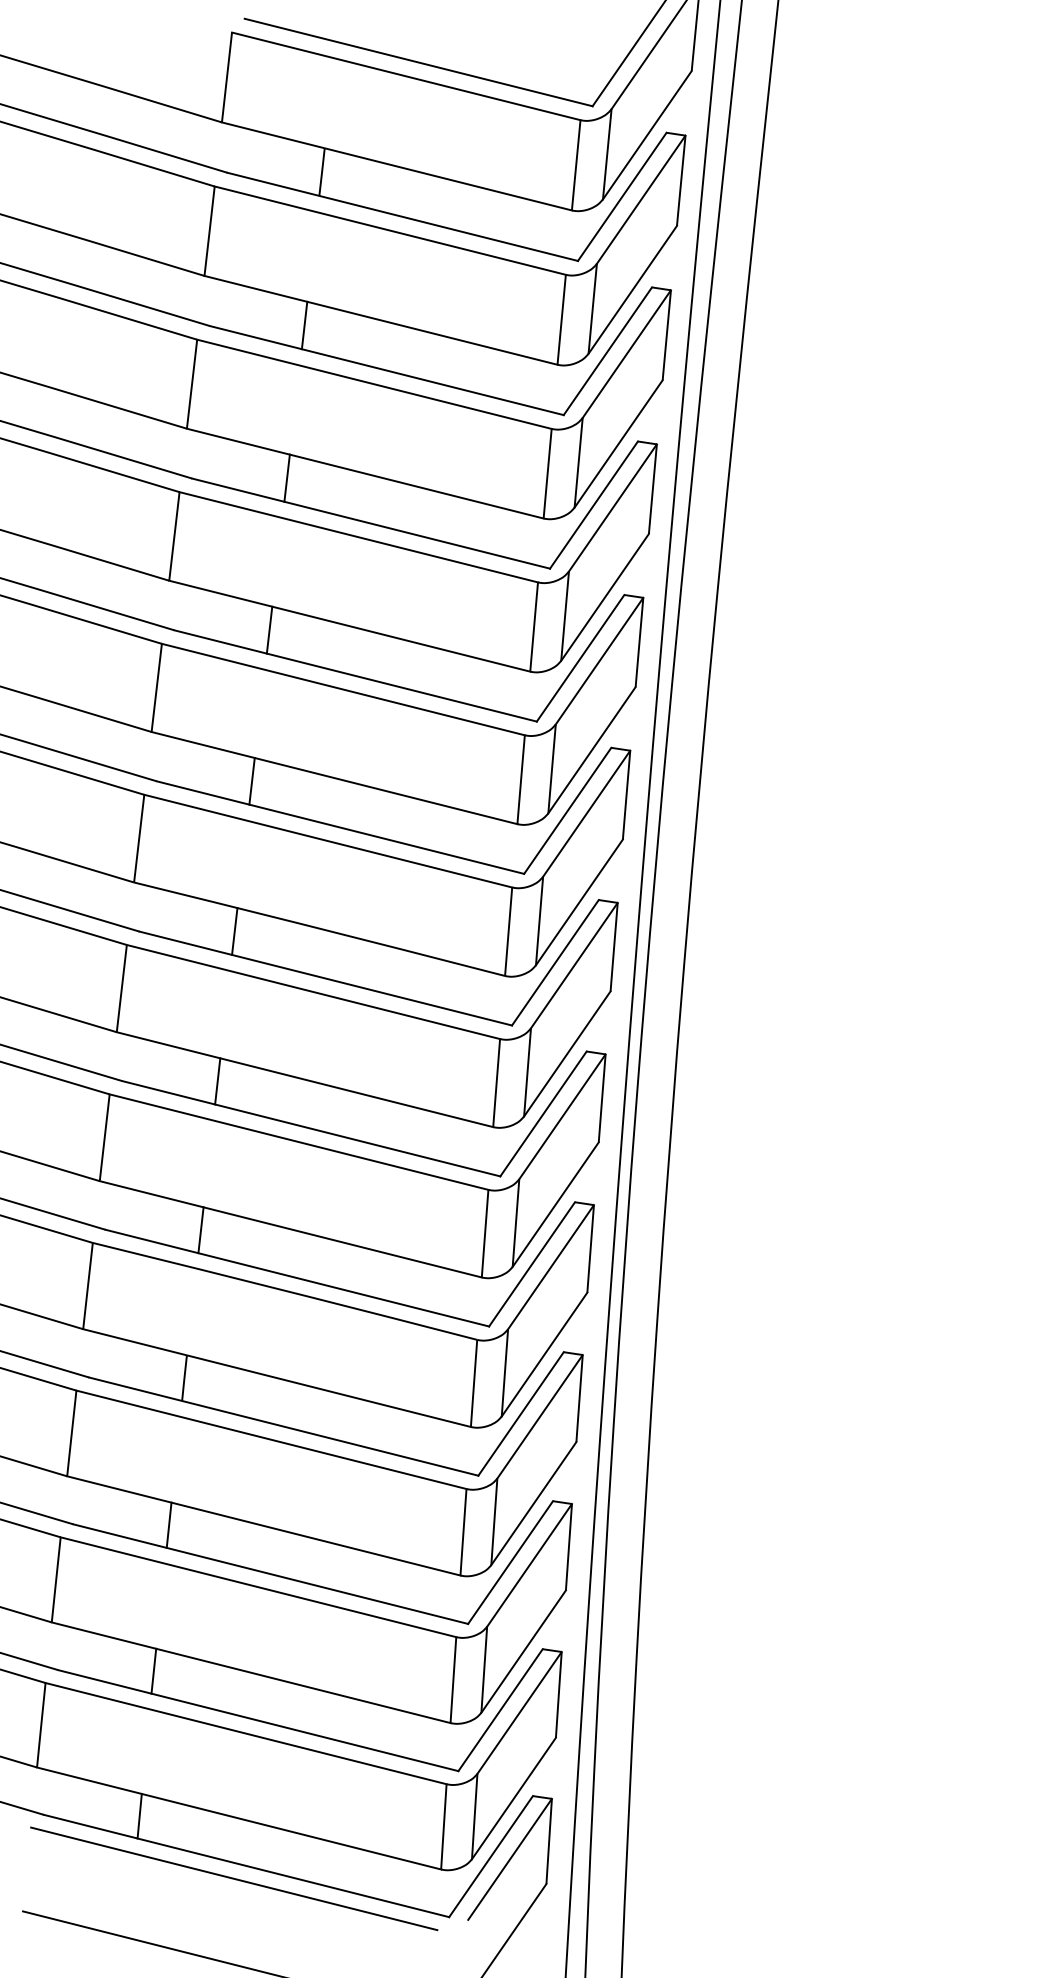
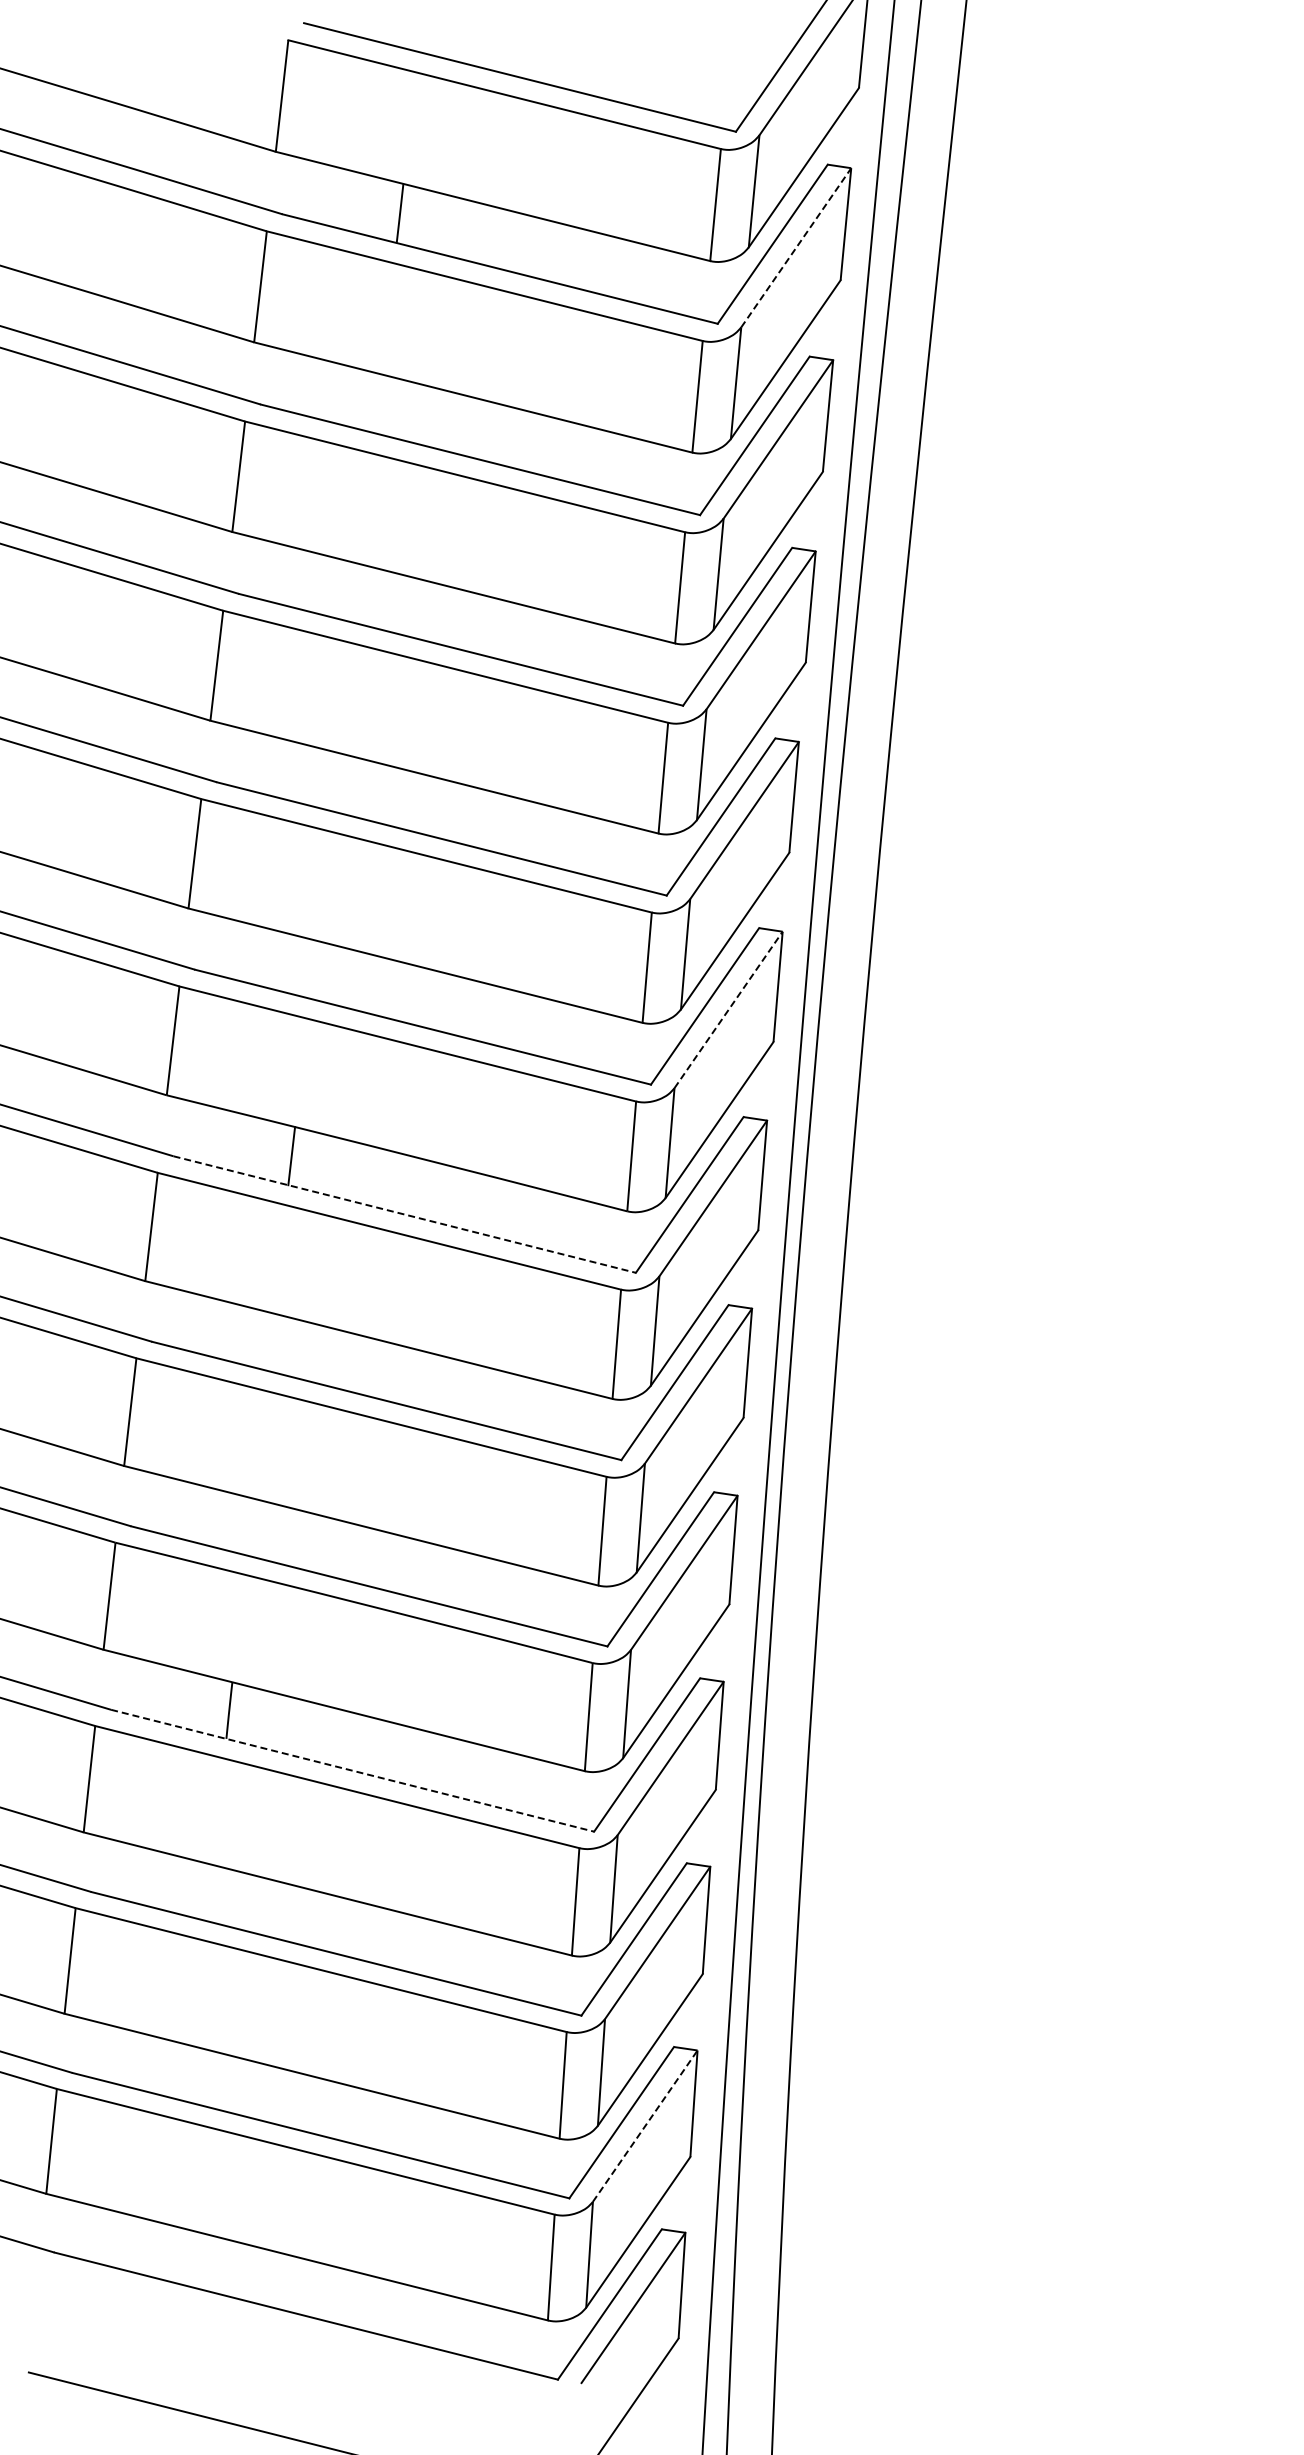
line: (641, 199) -> (796, 247), solid -> dashed
line: (304, 325) -> (378, 403), removed
line: (286, 478) -> (356, 593), removed
line: (269, 629) -> (334, 781), removed
line: (251, 781) -> (312, 969), removed
line: (586, 813) -> (728, 1009), solid -> dashed
line: (326, 978) -> (405, 1214), solid -> dashed
line: (217, 1080) -> (270, 1341), removed
line: (200, 1229) -> (249, 1526), removed
line: (284, 1426) -> (353, 1770), solid -> dashed
line: (169, 1525) -> (210, 1893), removed
line: (154, 1671) -> (191, 2074), removed
line: (519, 1713) -> (645, 2126), solid -> dashed
line: (139, 1816) -> (173, 2254), removed
line: (233, 1878) -> (290, 2331), removed

